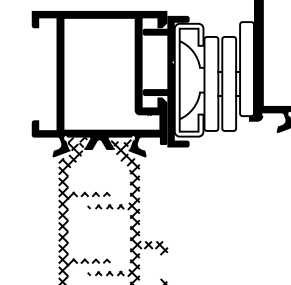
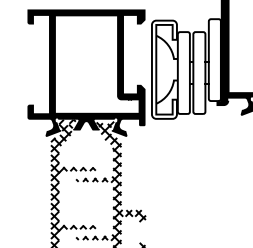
fill: (165, 81) -> (143, 70), removed

